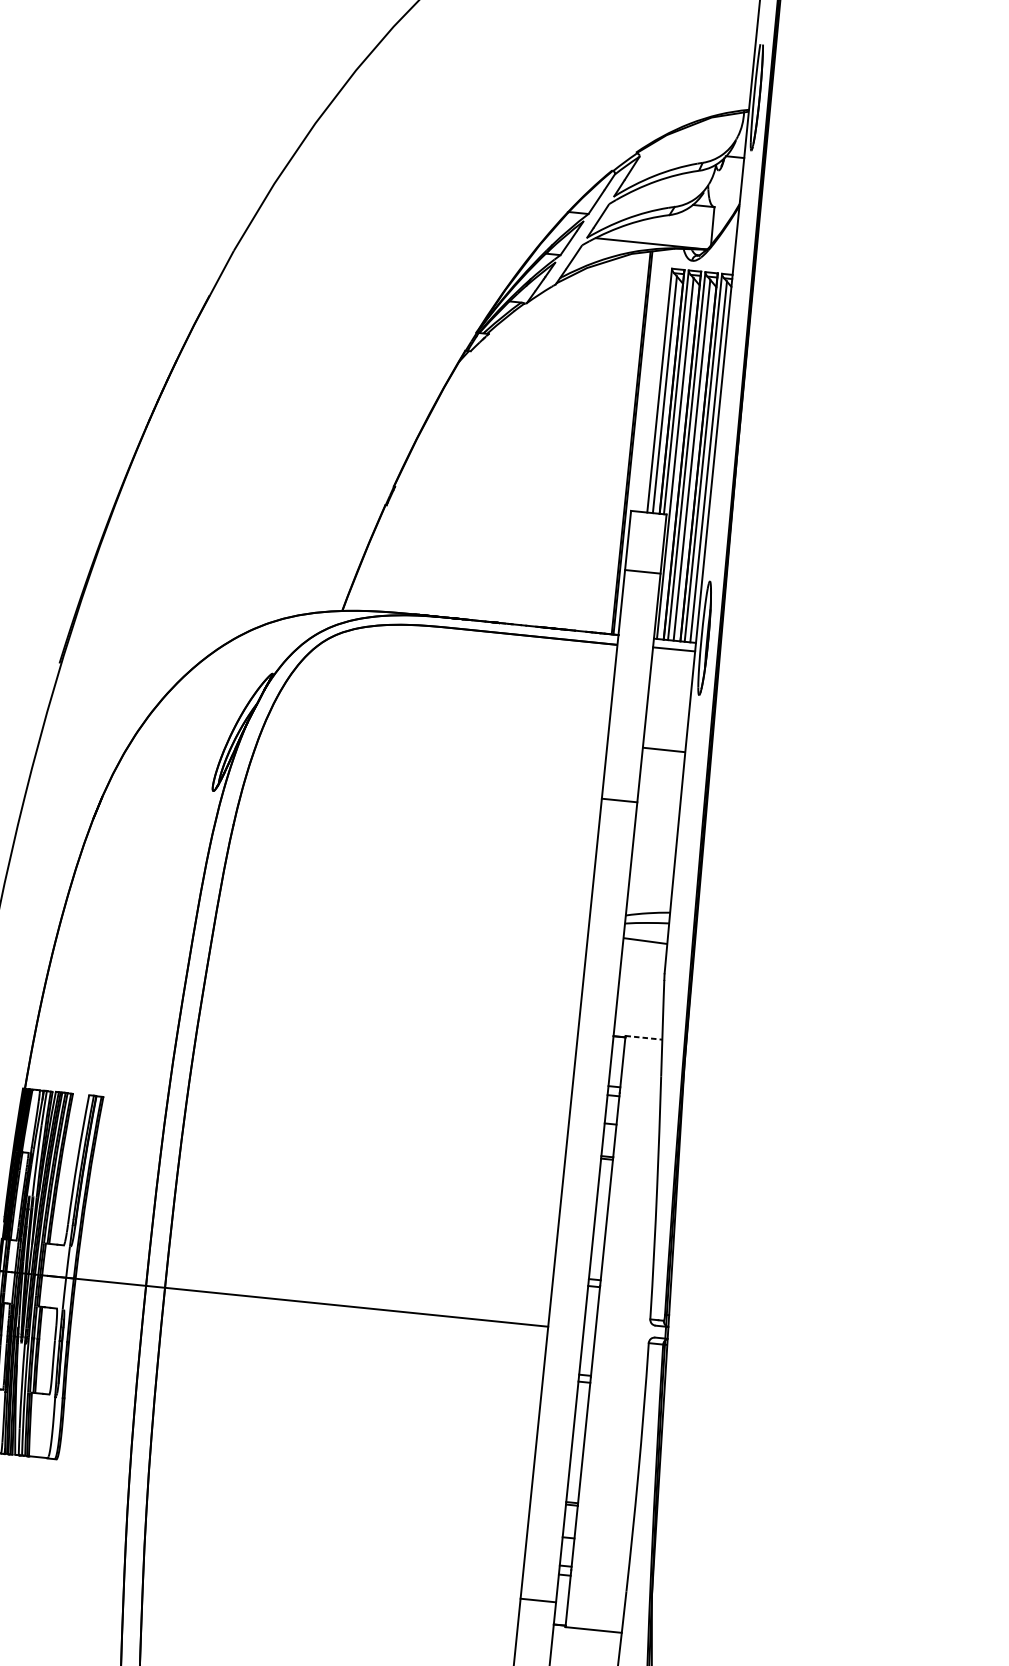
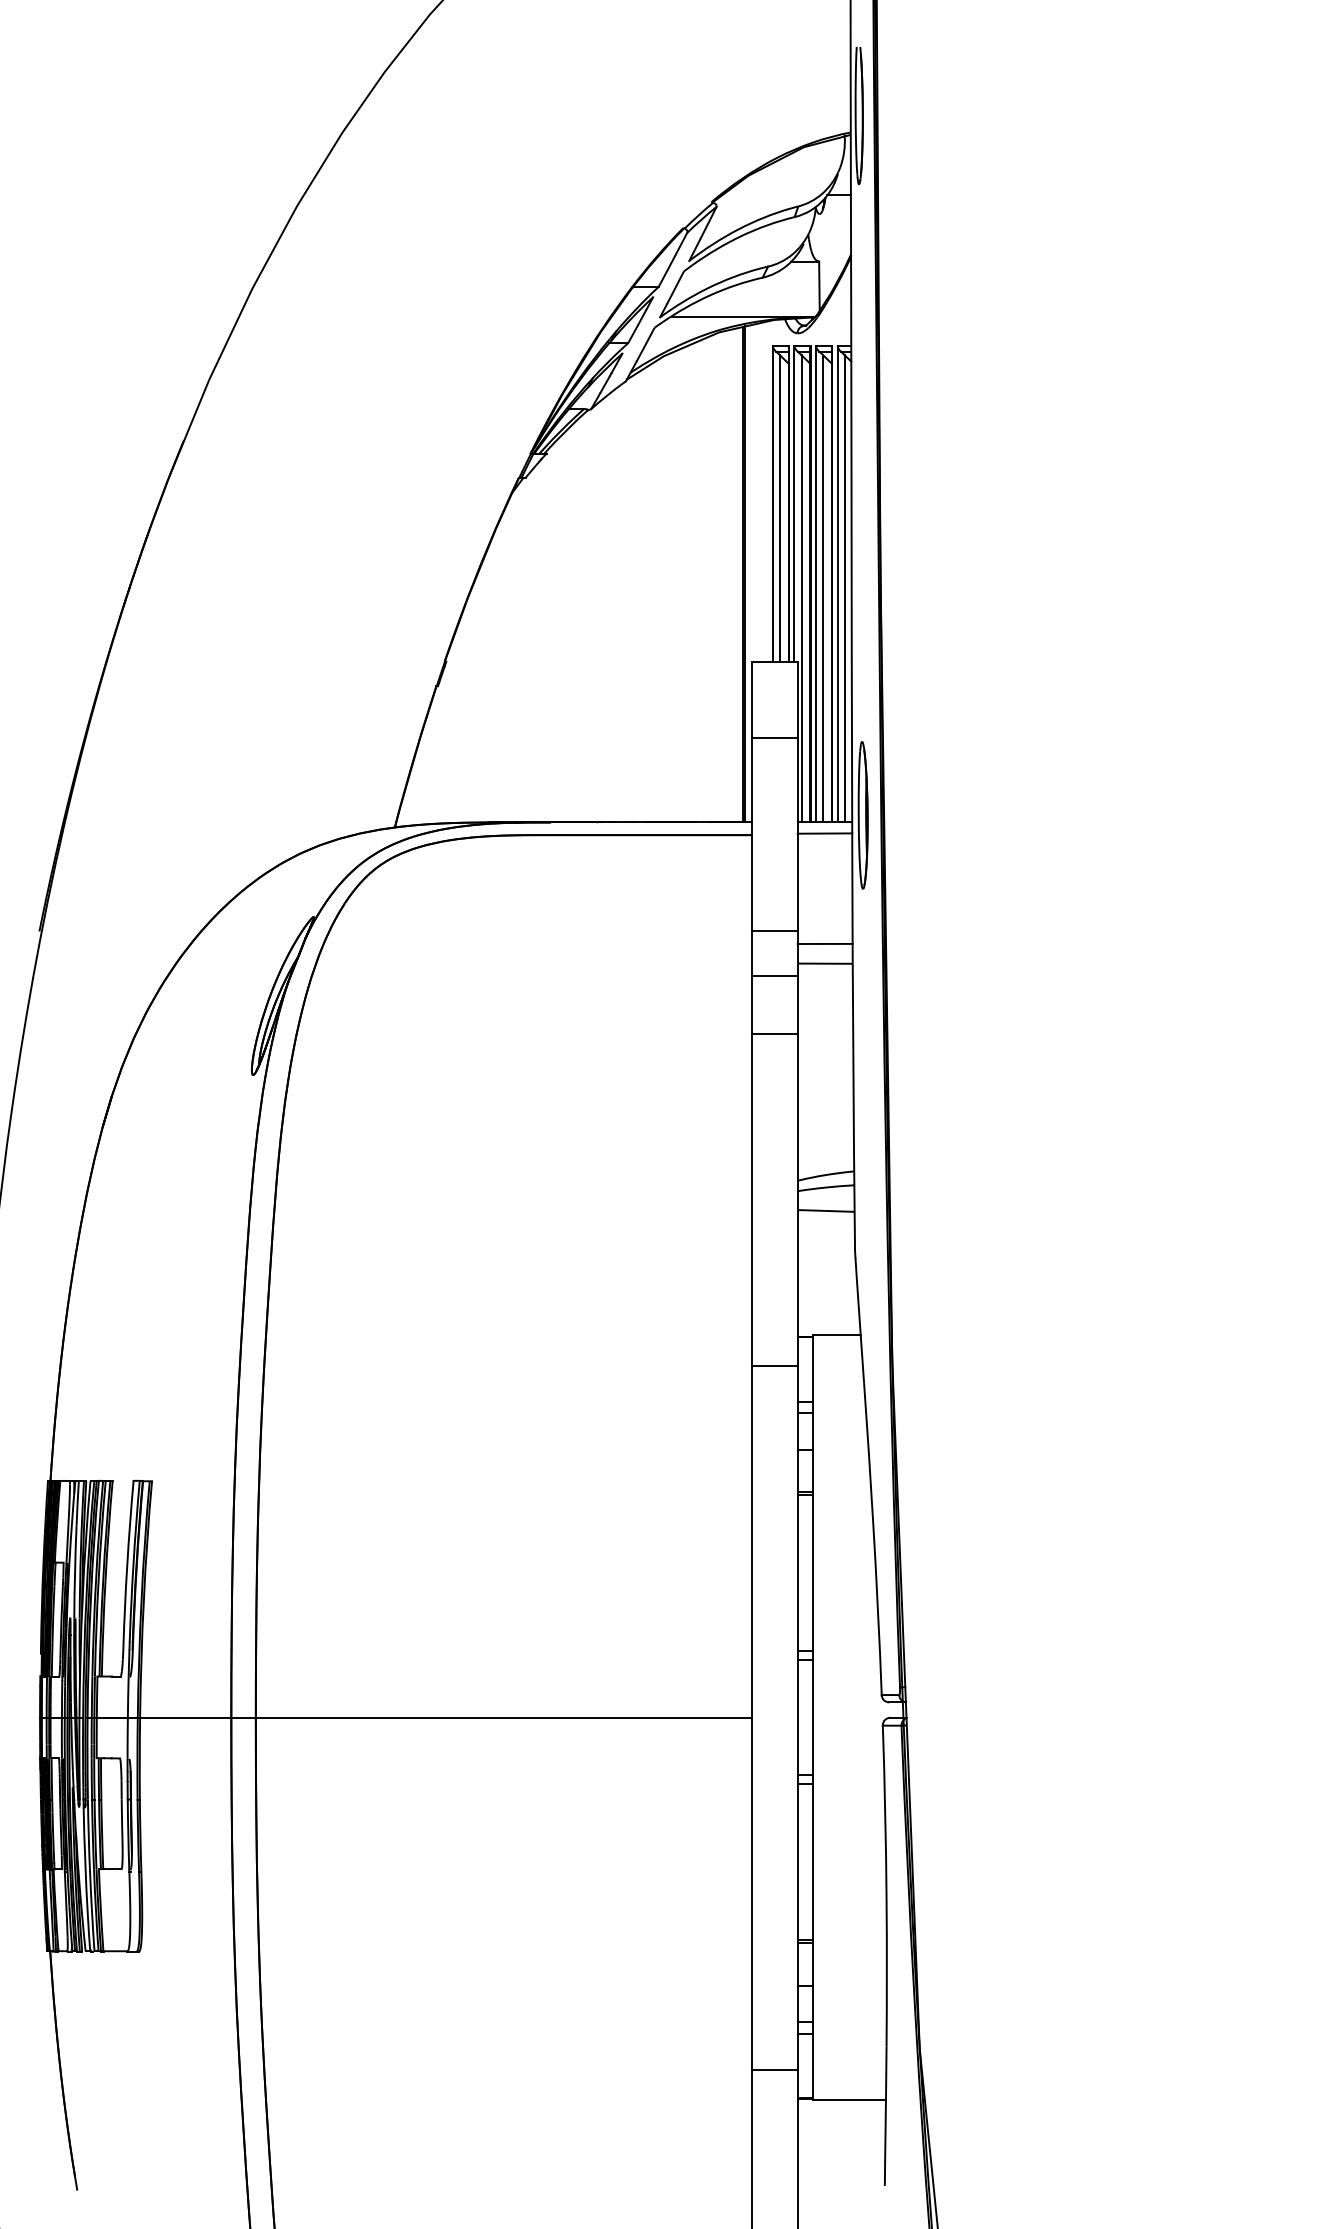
line: (627, 721) -> (774, 931), added
line: (665, 734) -> (824, 943), added
line: (623, 755) -> (774, 976), added
line: (643, 1038) -> (836, 1335), dashed -> solid
line: (593, 1056) -> (774, 1365), added

